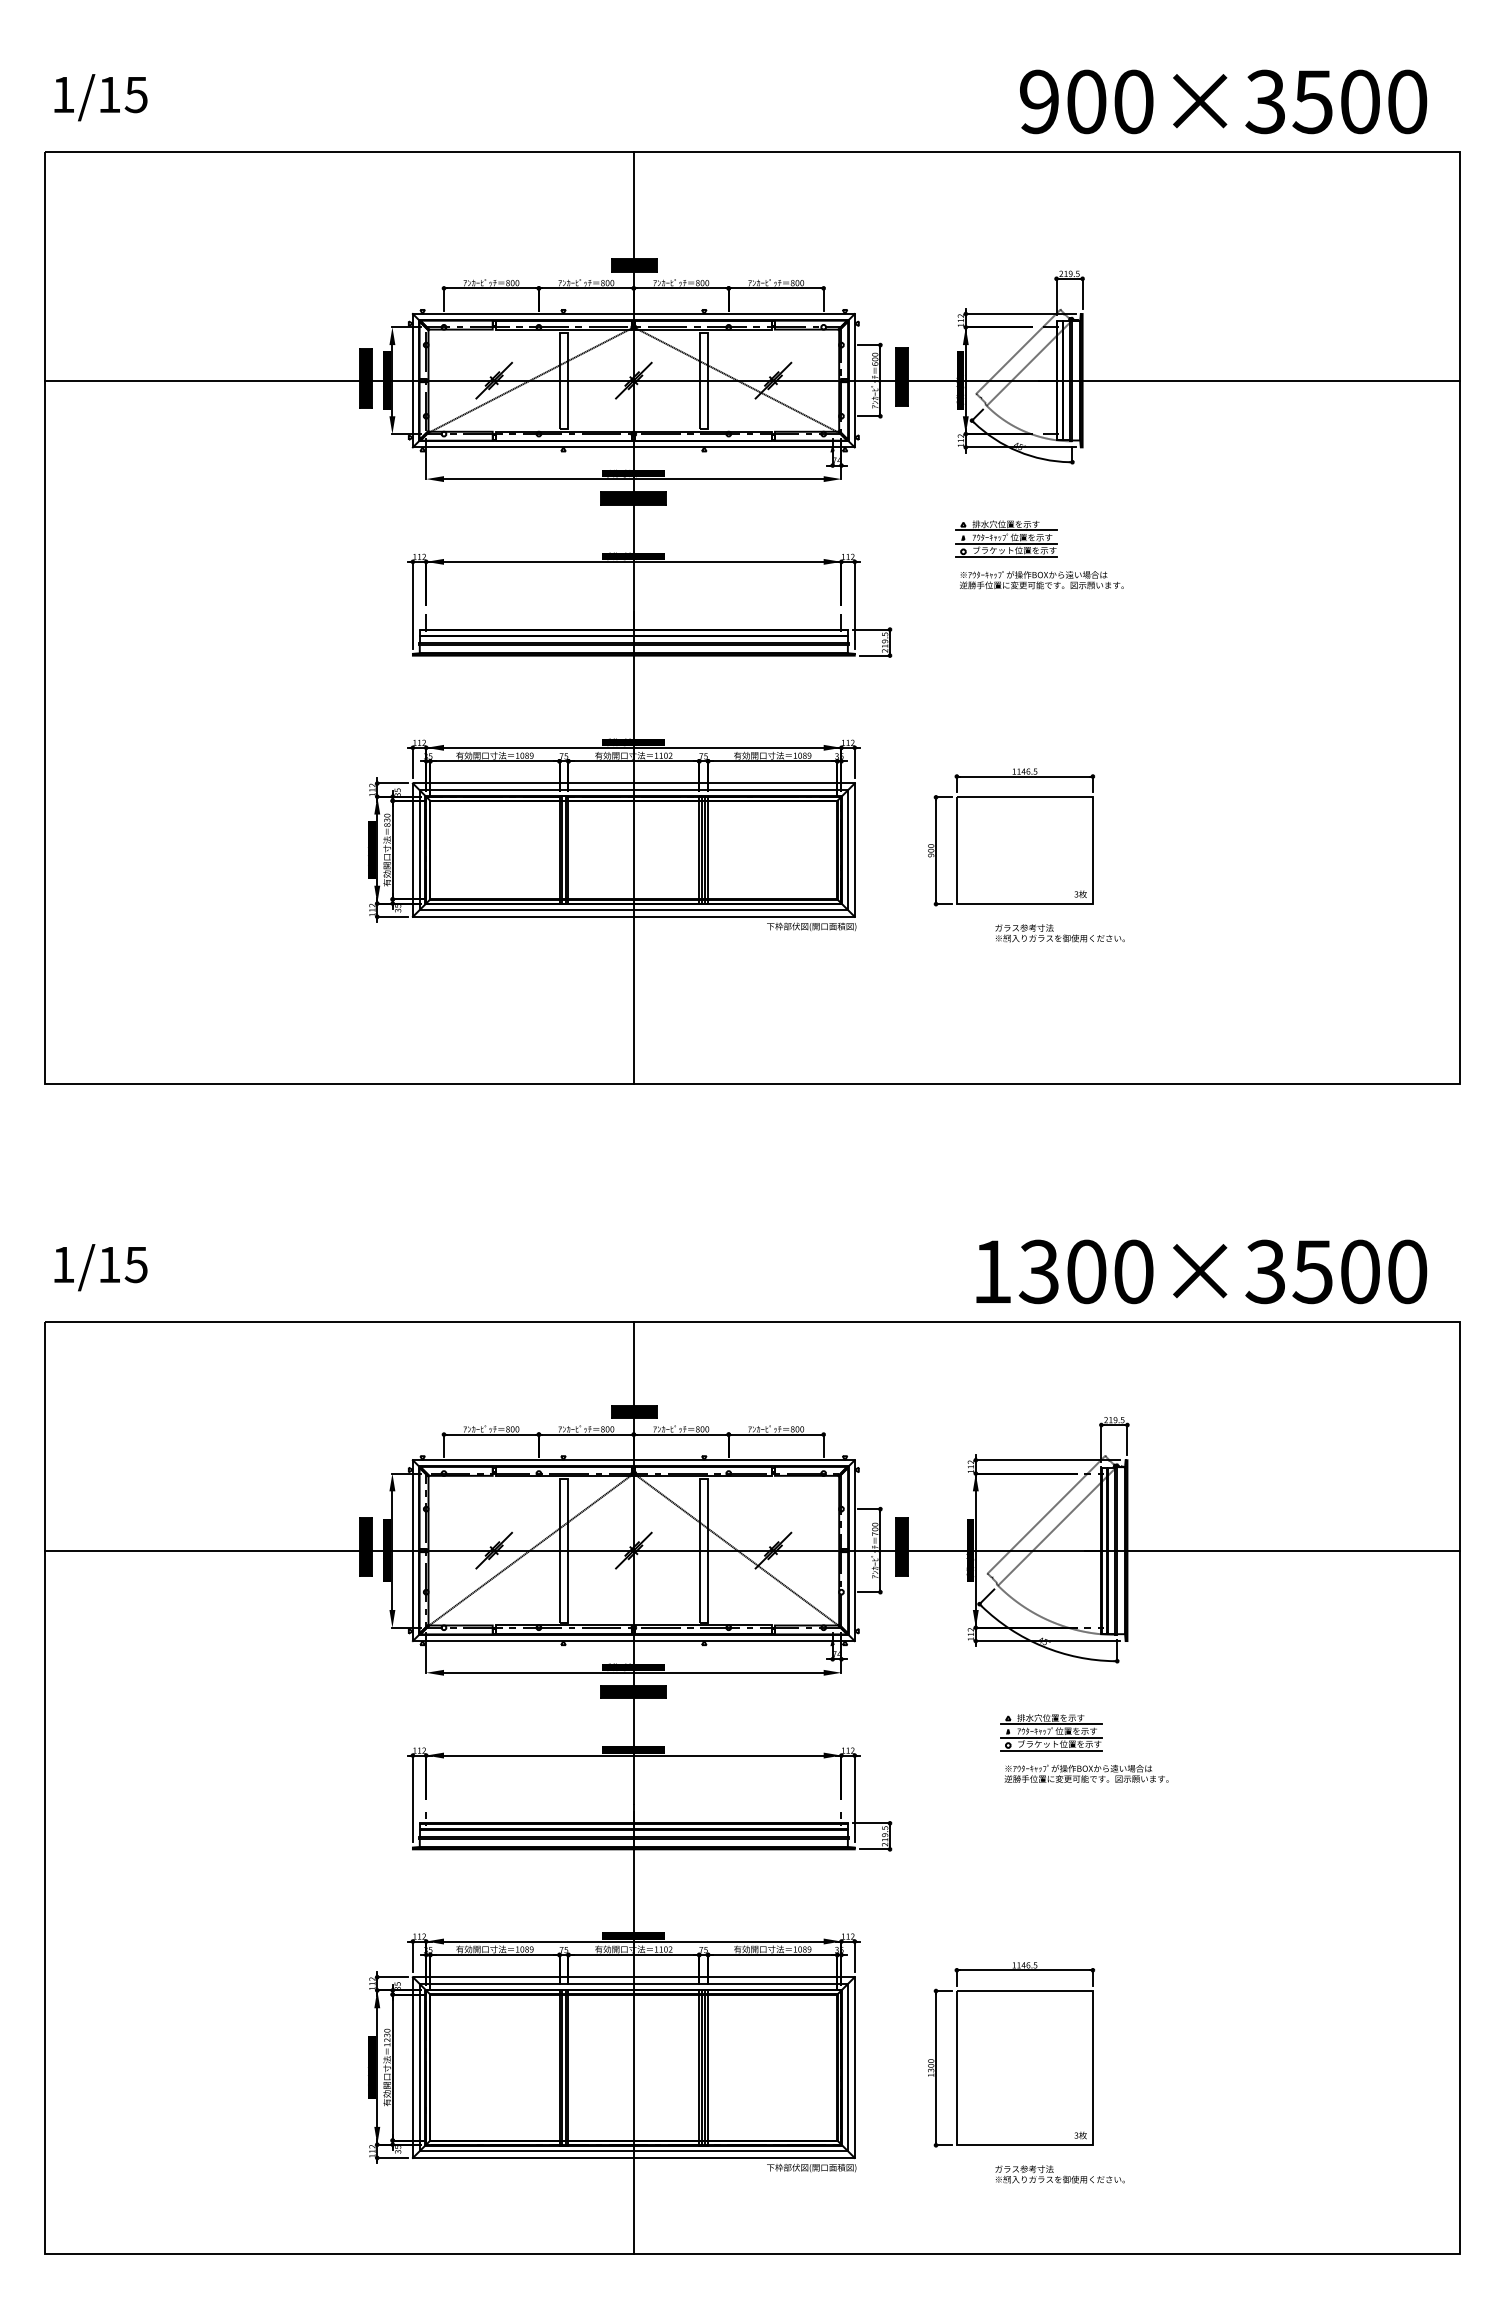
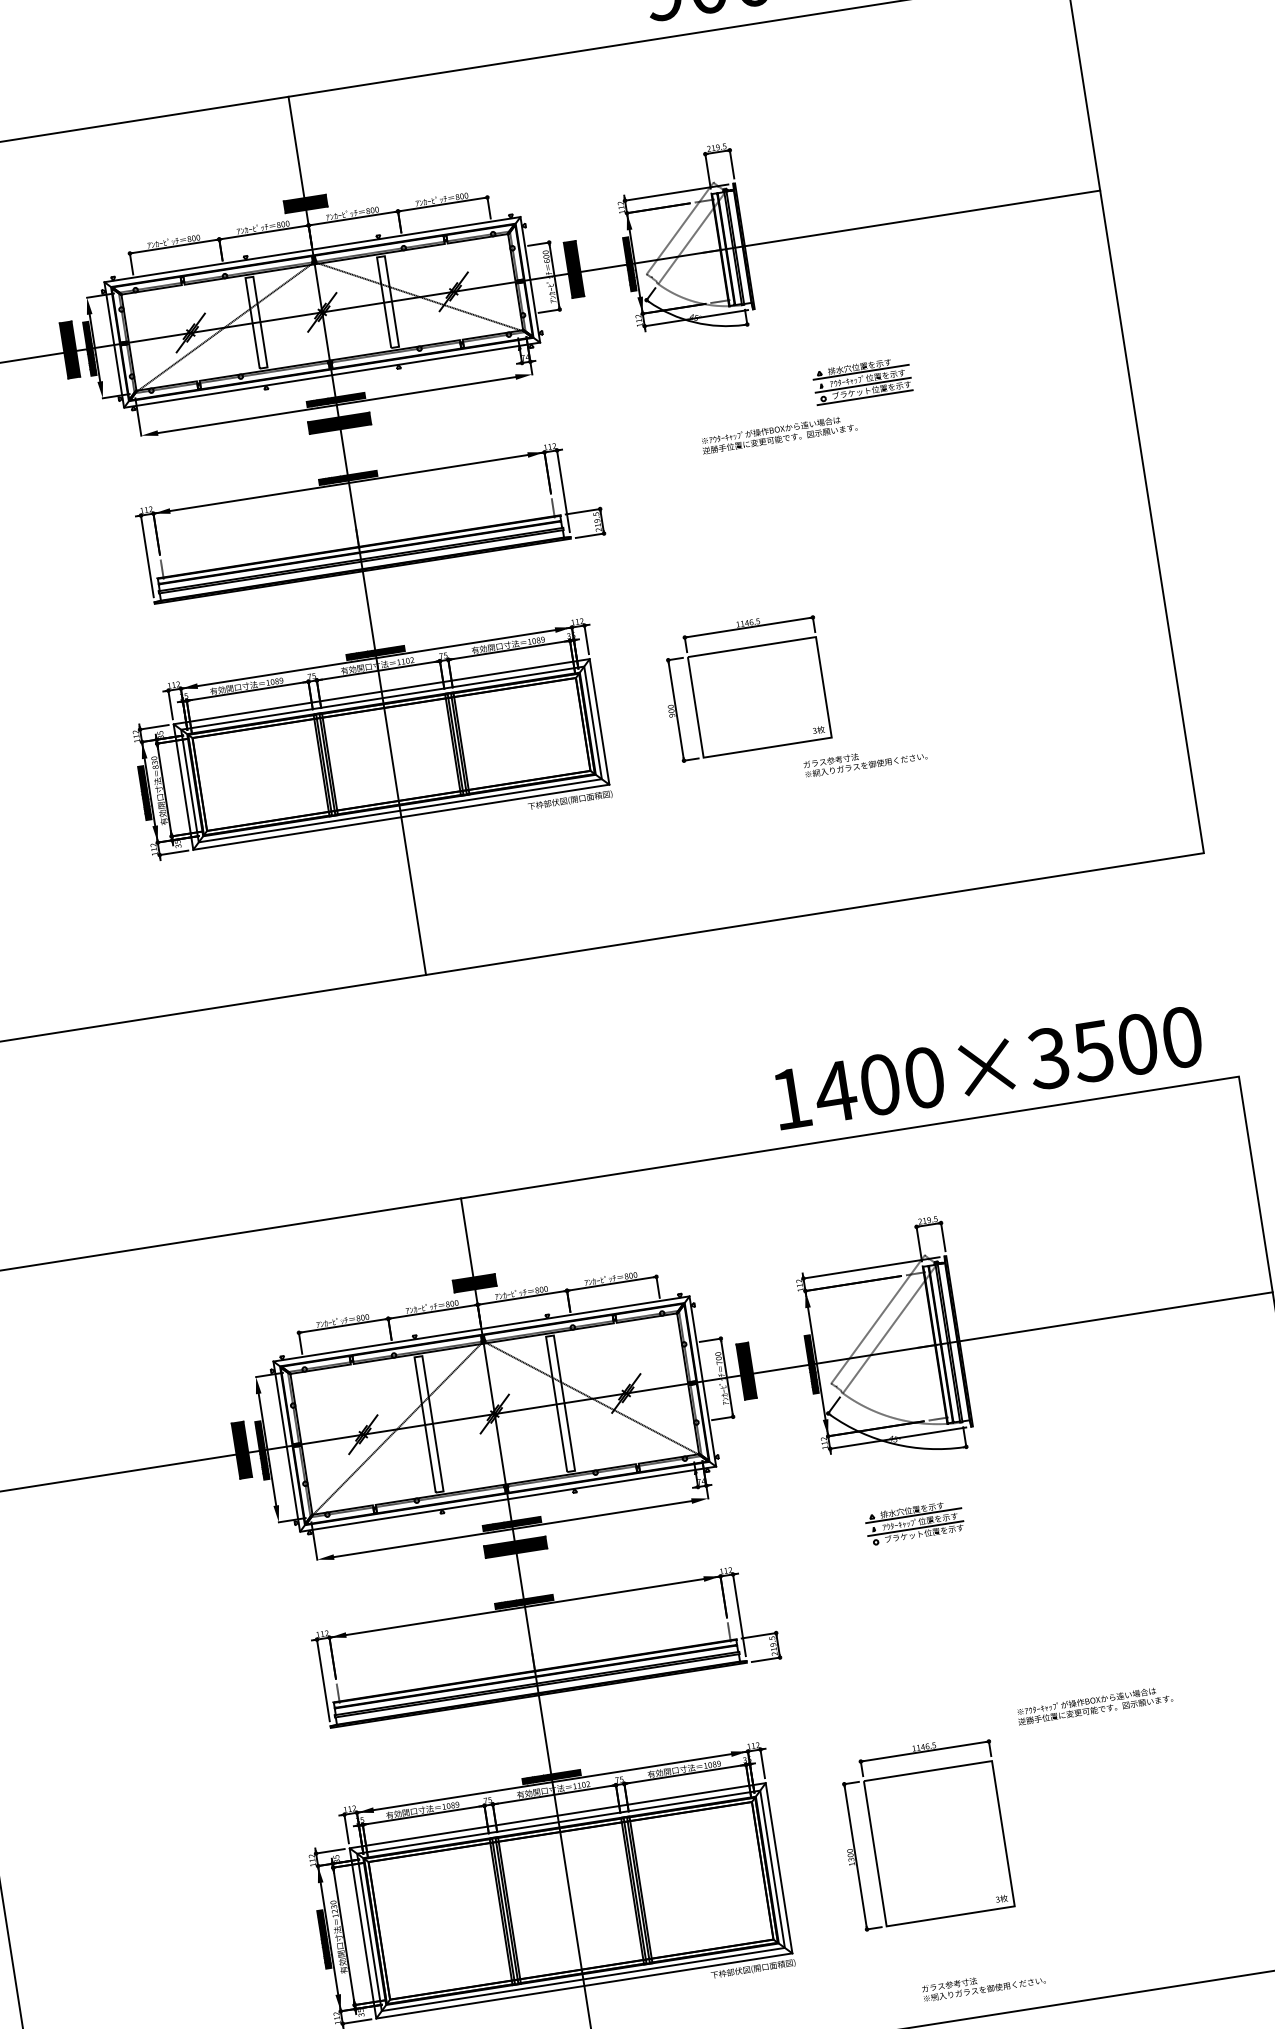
part: (1006, 538) -> (862, 380), moved
text: (1041, 580) -> (779, 434), moved
text: (1059, 933) -> (864, 760), moved
text: (1038, 1271) -> (834, 1091), 1300×3500 -> 1400×3500
line: (1051, 1750) -> (917, 1540), removed
text: (1086, 1773) -> (1094, 1704), moved
text: (1059, 2174) -> (983, 1984), moved

